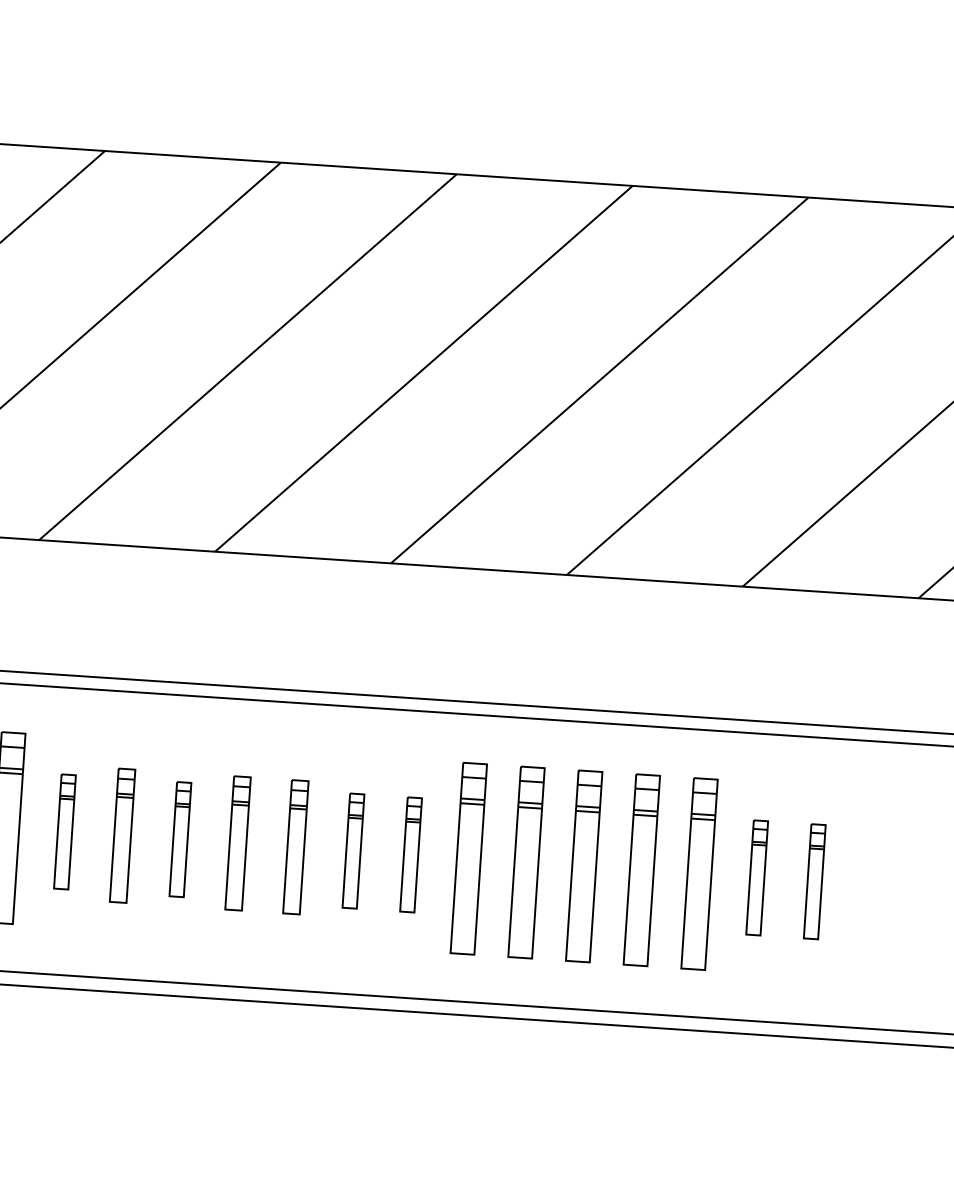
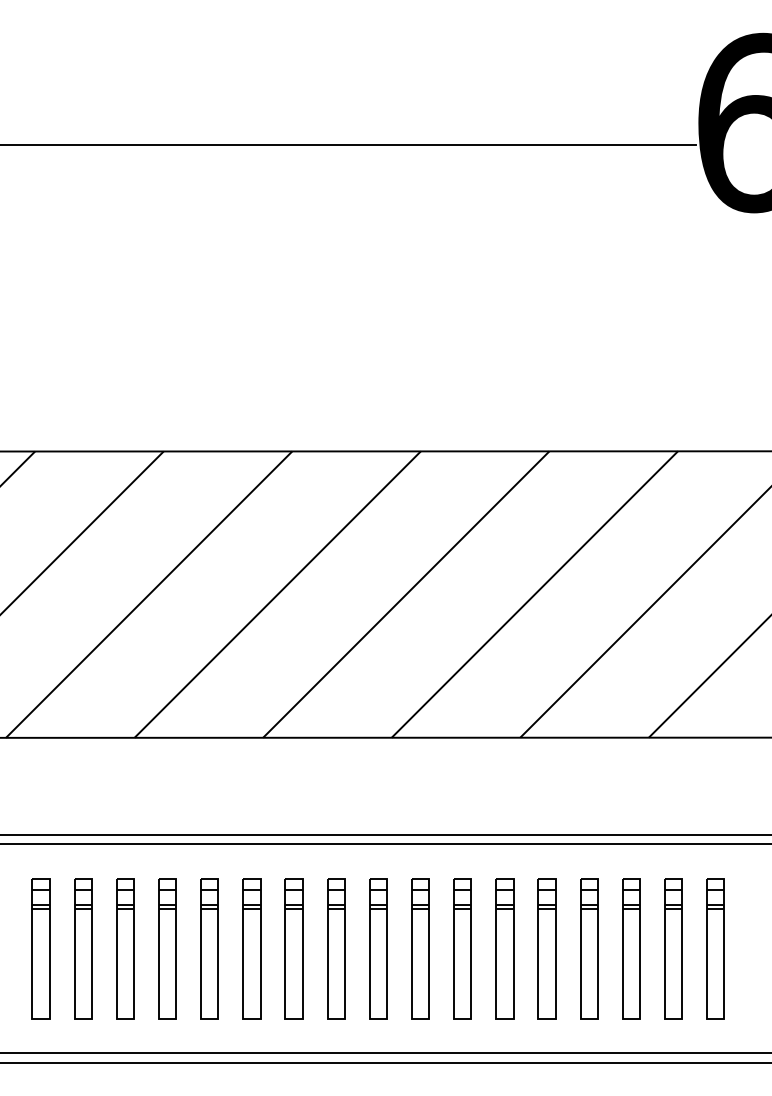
part: (64, 831) -> (167, 948), size x1.67
part: (122, 835) -> (209, 948), size x1.43
part: (179, 838) -> (251, 948), size x1.67
part: (237, 842) -> (293, 948), size x1.43
part: (296, 846) -> (336, 948), size x1.43
part: (353, 850) -> (378, 948), size x1.67
part: (411, 854) -> (420, 948), size x1.67
part: (757, 877) -> (673, 948), size x1.67
part: (814, 881) -> (715, 948), size x1.67

